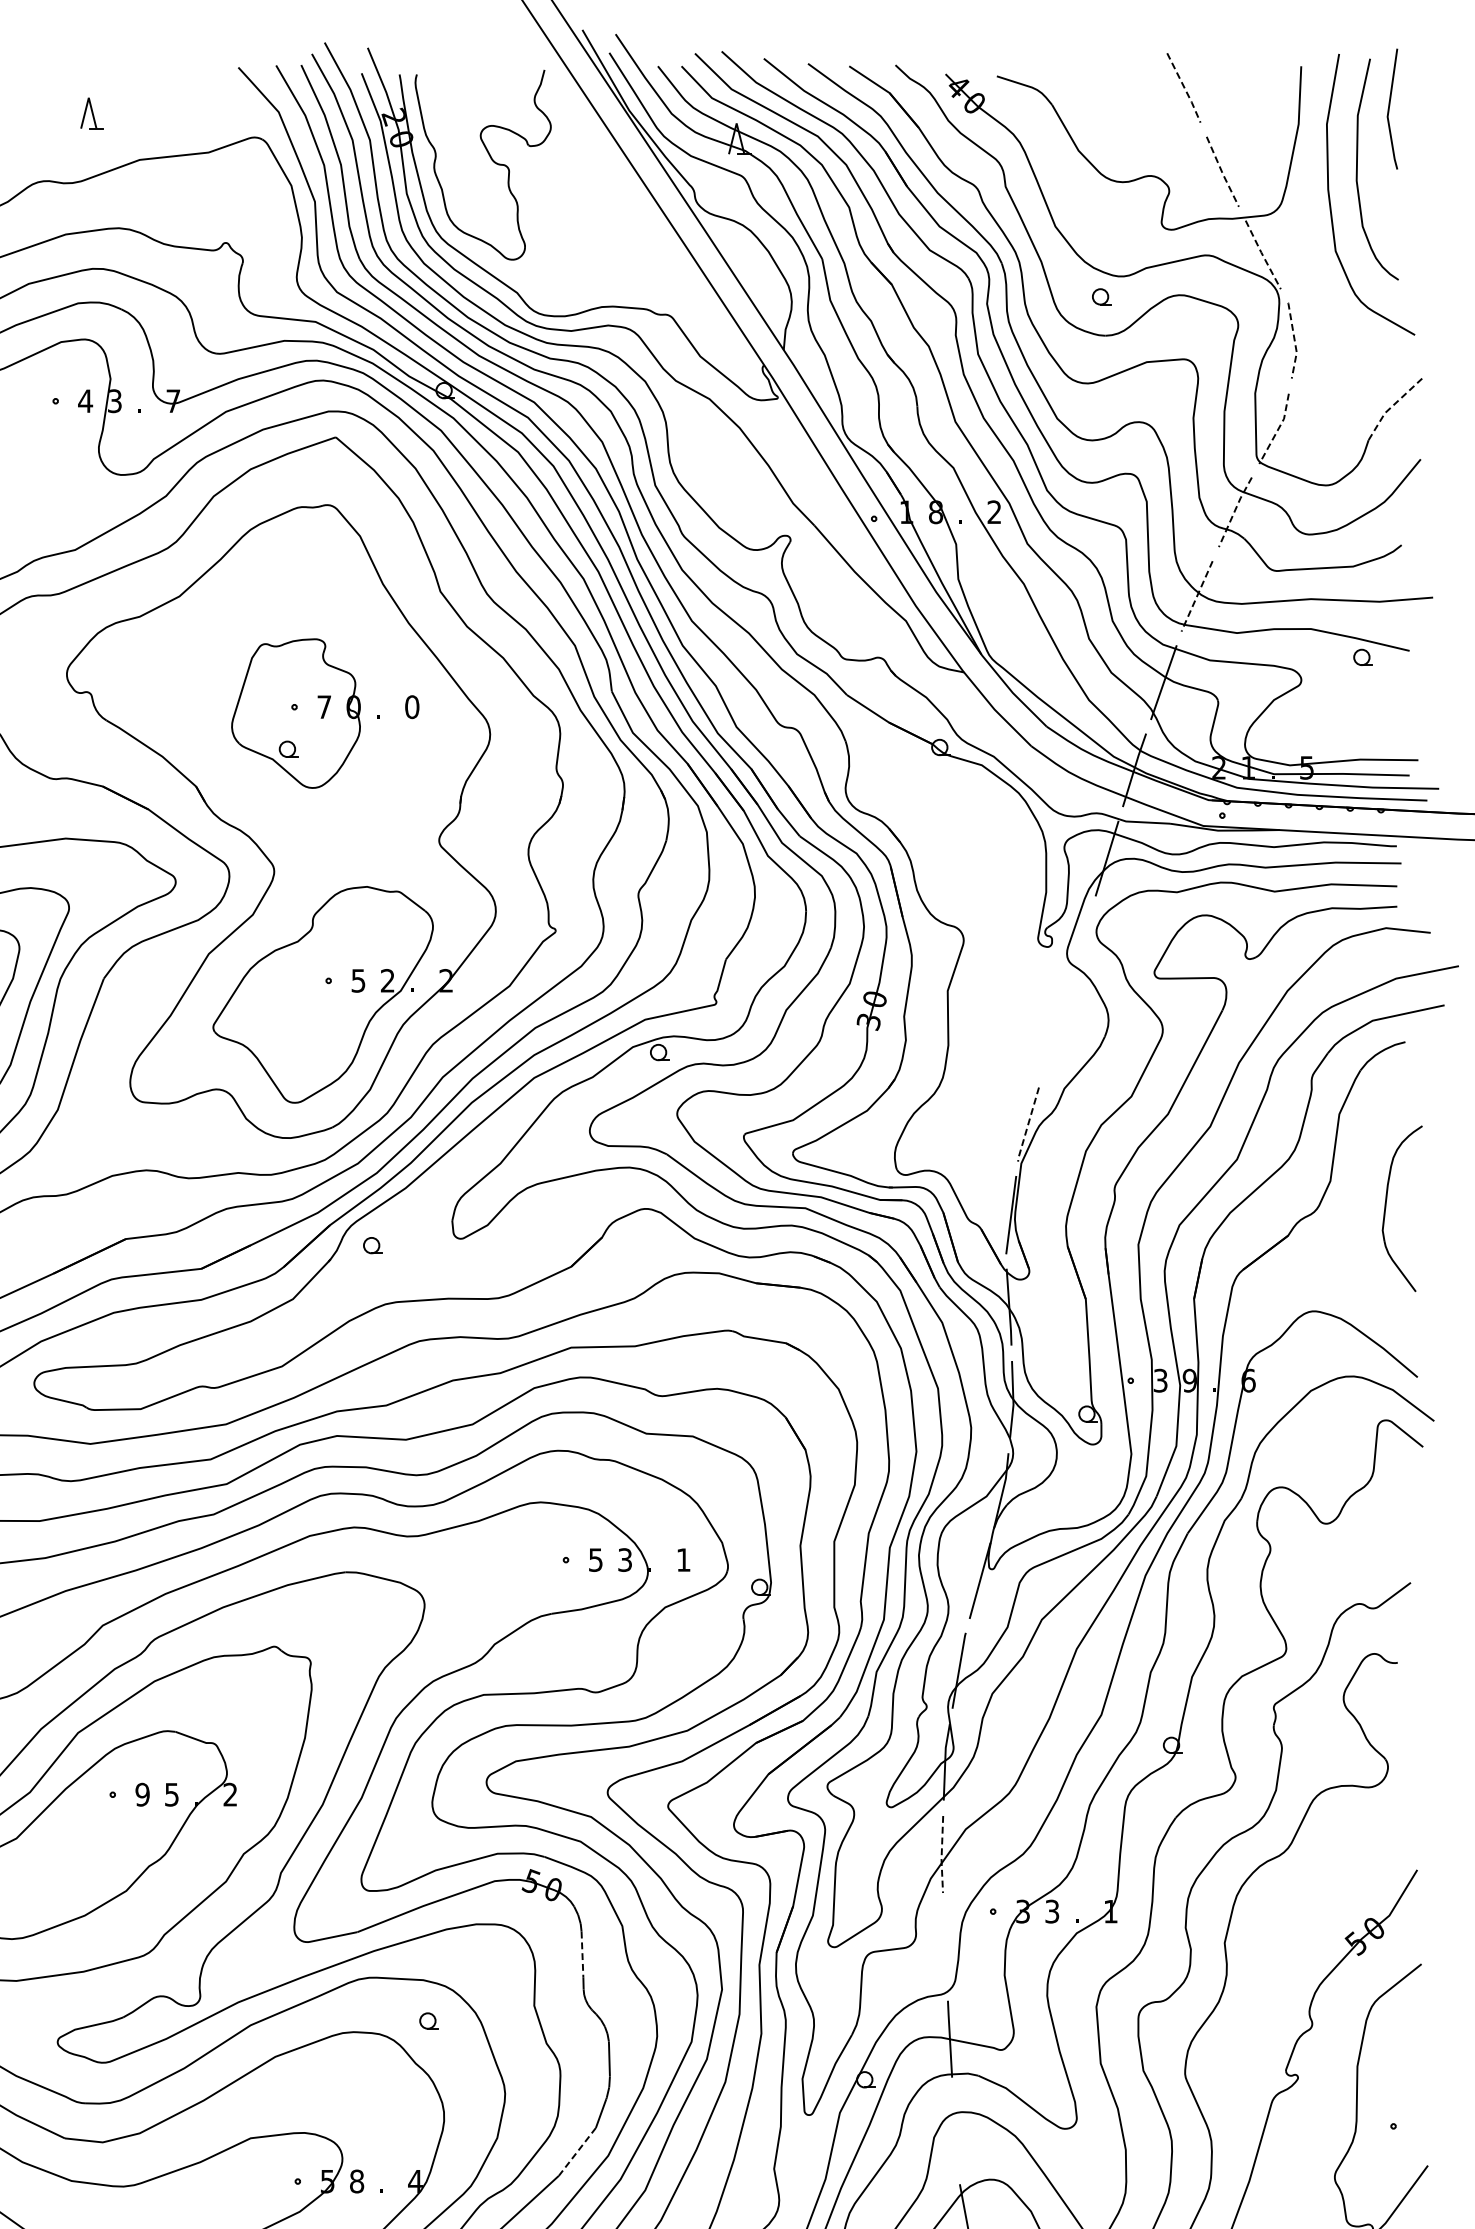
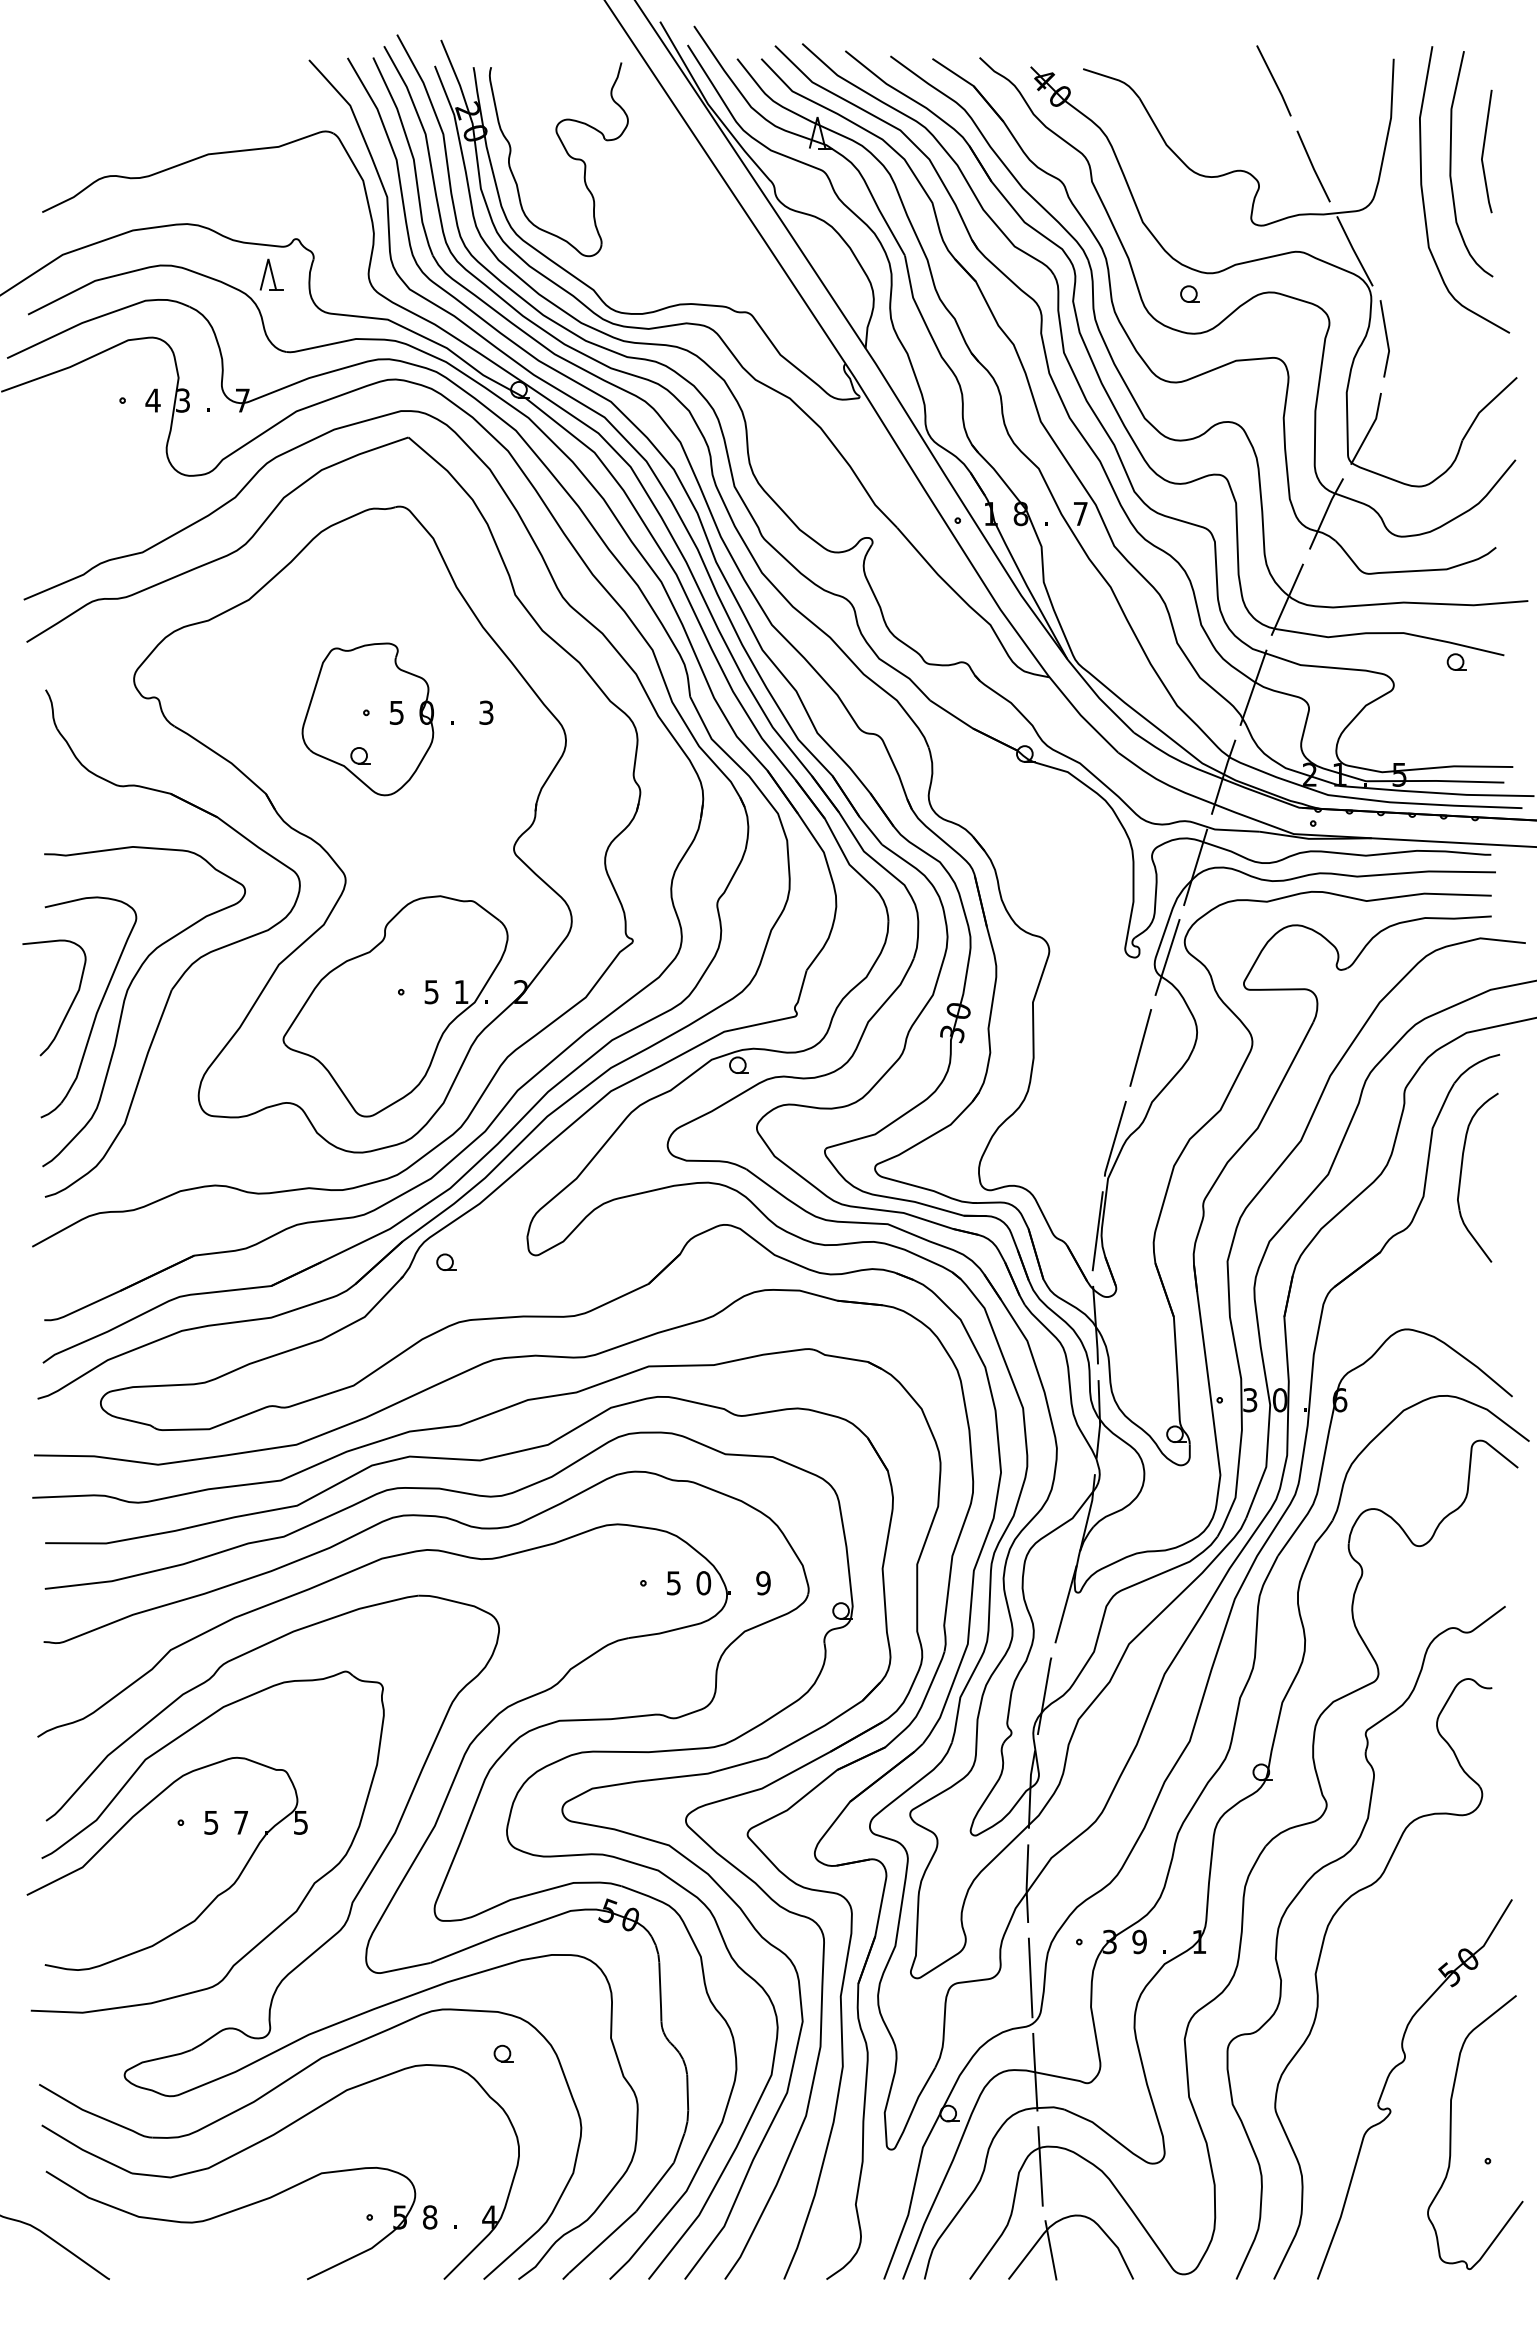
line: (1184, 88) -> (1274, 81), dashed -> solid
line: (1390, 108) -> (1484, 150), moved
part: (91, 113) -> (271, 274), moved
line: (1222, 172) -> (1313, 167), dashed -> solid
line: (1262, 255) -> (1354, 251), dashed -> solid
line: (1295, 340) -> (1387, 338), dashed -> solid
line: (1391, 406) -> (1485, 406), dashed -> solid
line: (1277, 429) -> (1369, 429), dashed -> solid
text: (994, 511) -> (1080, 513), 2 -> 7
line: (1234, 511) -> (1325, 513), dashed -> solid
line: (1196, 598) -> (1286, 601), dashed -> solid
text: (324, 706) -> (396, 712), 7 -> 5
text: (412, 706) -> (486, 712), 0 -> 3
line: (1079, 946) -> (1167, 957), added
text: (387, 980) -> (461, 991), 2 -> 1
line: (1053, 1035) -> (1140, 1047), added
line: (1027, 1126) -> (1114, 1140), dashed -> solid
part: (1386, 1208) -> (1461, 1177), moved
text: (1189, 1381) -> (1279, 1400), 9 -> 0
text: (624, 1560) -> (703, 1583), 3 -> 0
text: (683, 1560) -> (763, 1583), 1 -> 9
text: (142, 1794) -> (211, 1822), 9 -> 5
text: (172, 1794) -> (241, 1822), 5 -> 7
text: (229, 1794) -> (300, 1822), 2 -> 5
line: (941, 1855) -> (1026, 1884), dashed -> solid
text: (1052, 1911) -> (1139, 1941), 3 -> 9
line: (945, 1946) -> (1030, 1977), added
line: (582, 1955) -> (660, 1986), dashed -> solid
line: (955, 2131) -> (1040, 2166), added
line: (577, 2152) -> (655, 2187), dashed -> solid

